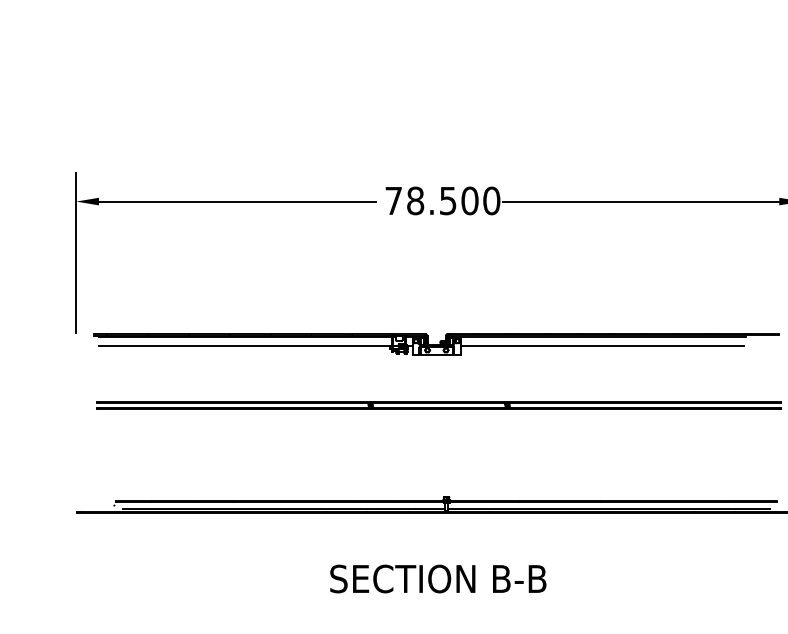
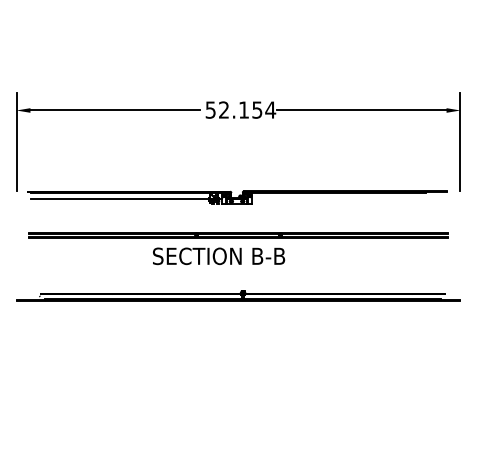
text: (442, 199) -> (240, 109), 78.500 -> 52.154
line: (602, 347) -> (338, 199), removed
text: (439, 579) -> (219, 256), moved

